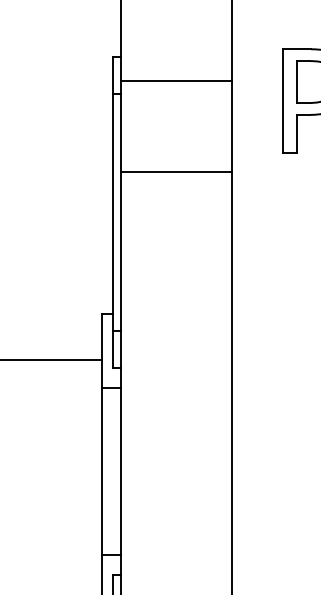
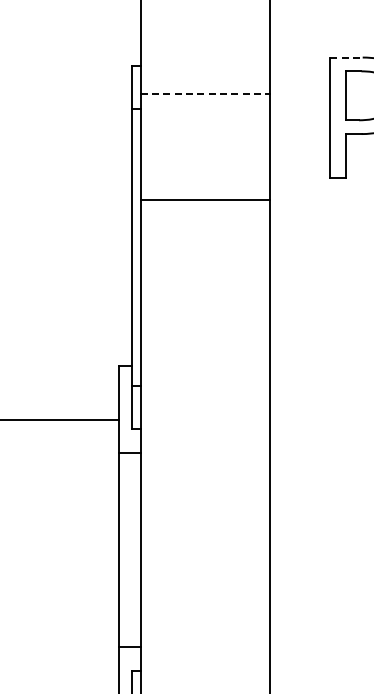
line: (298, 49) -> (347, 57), solid -> dashed
line: (176, 80) -> (205, 94), solid -> dashed

